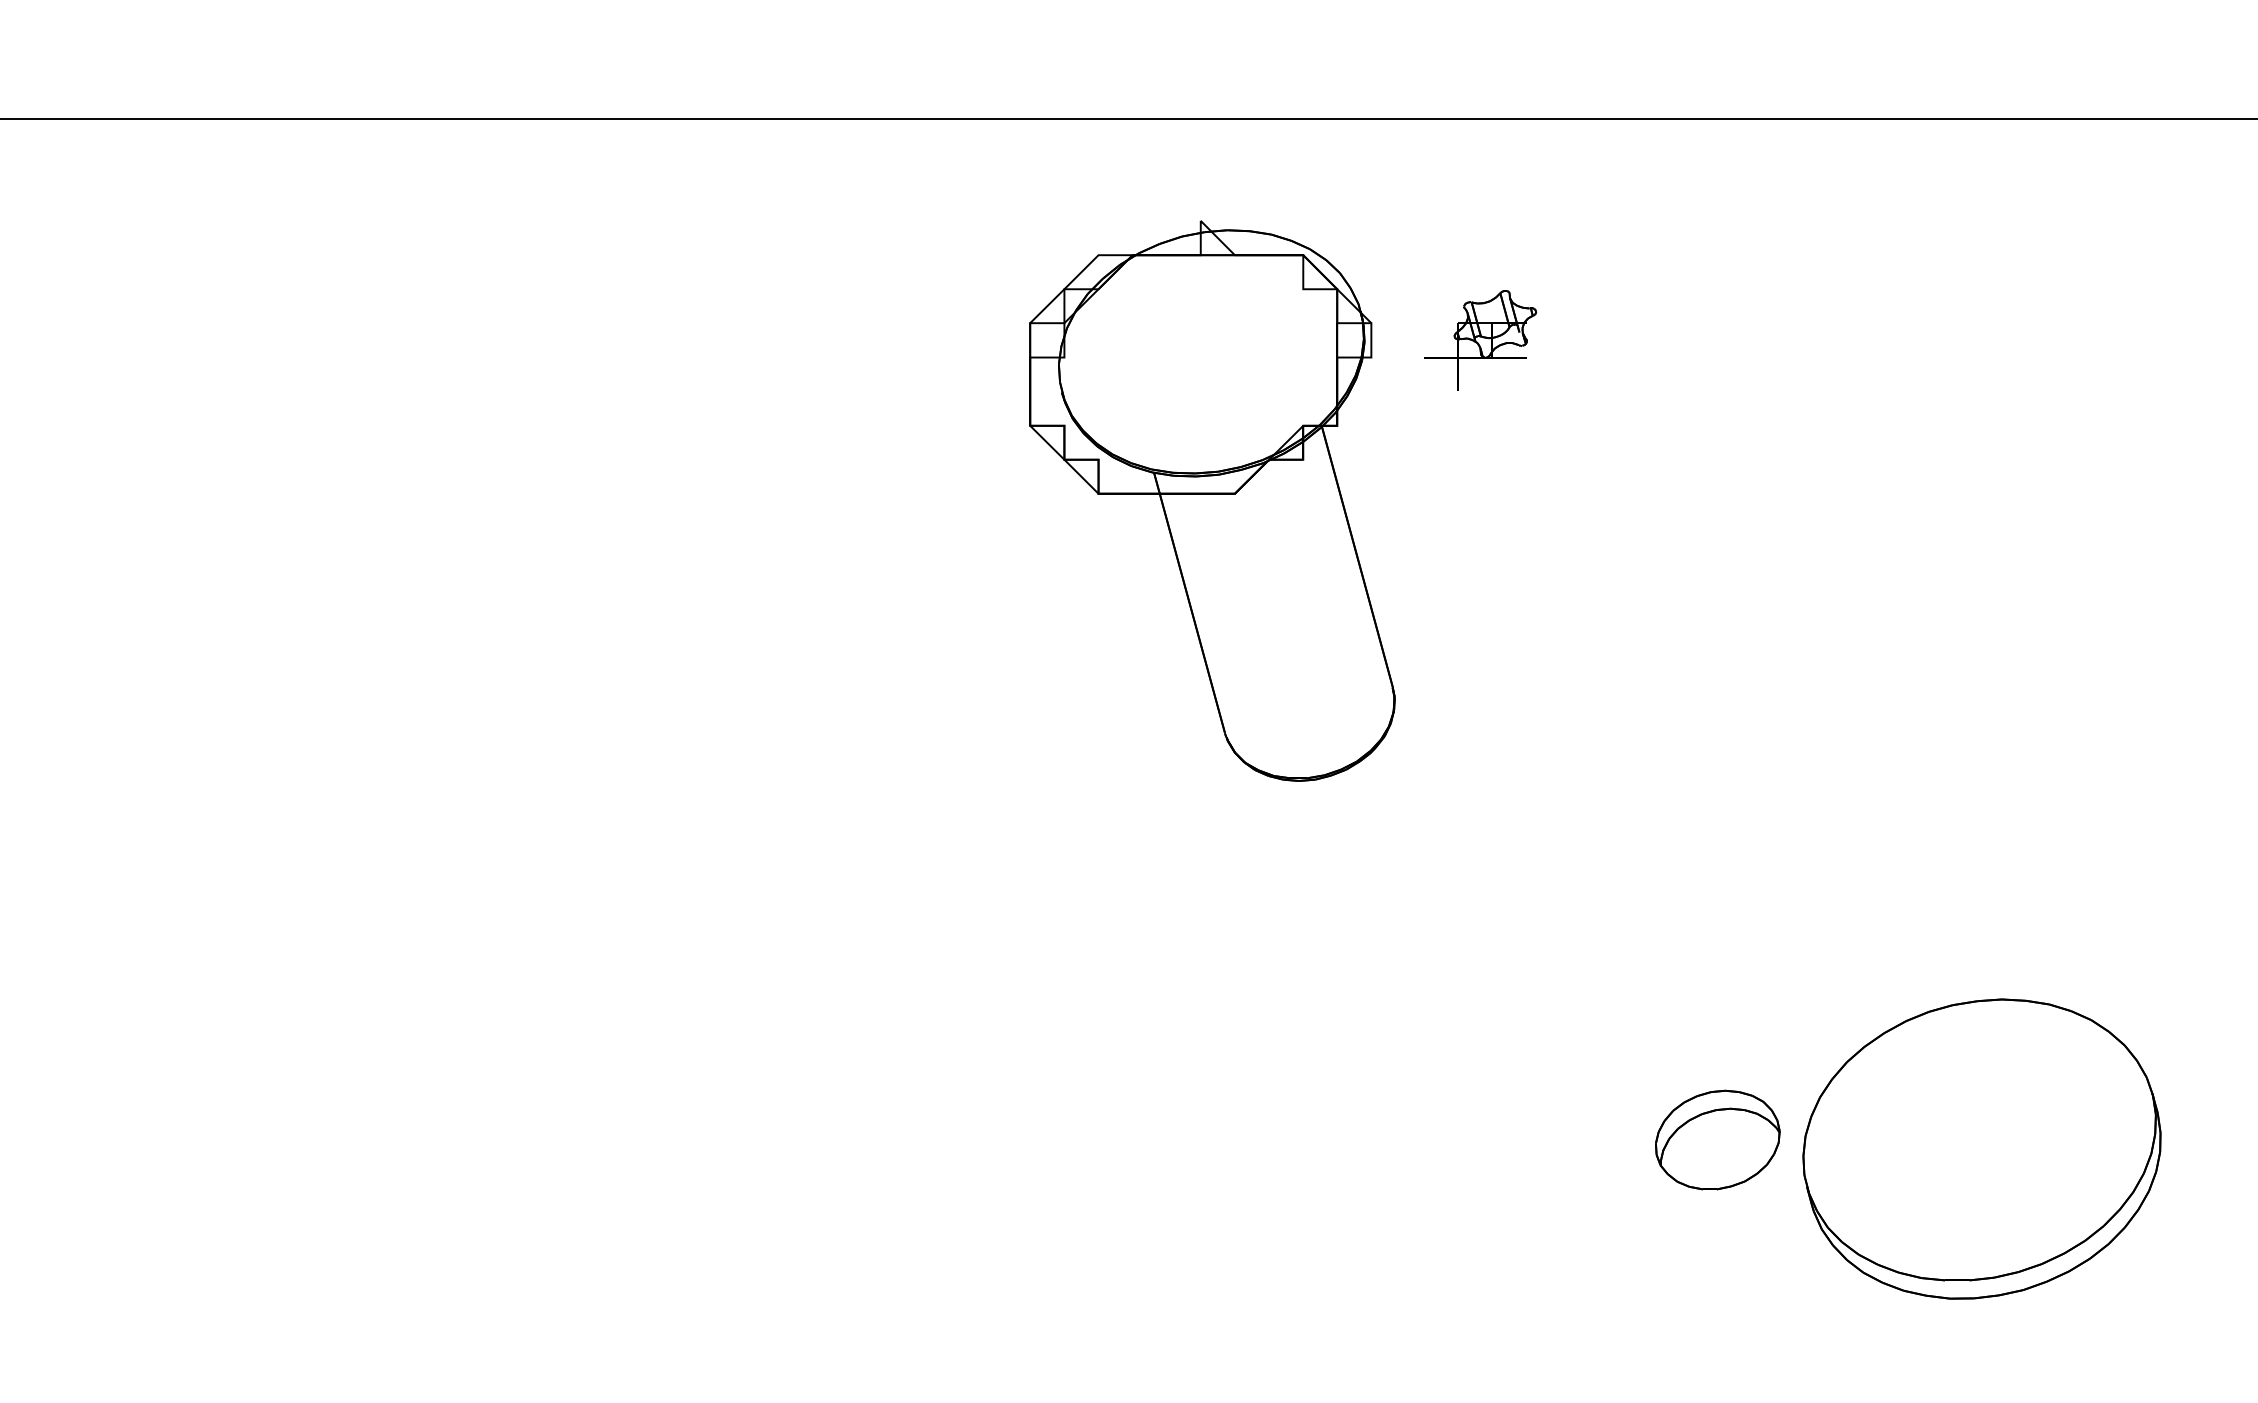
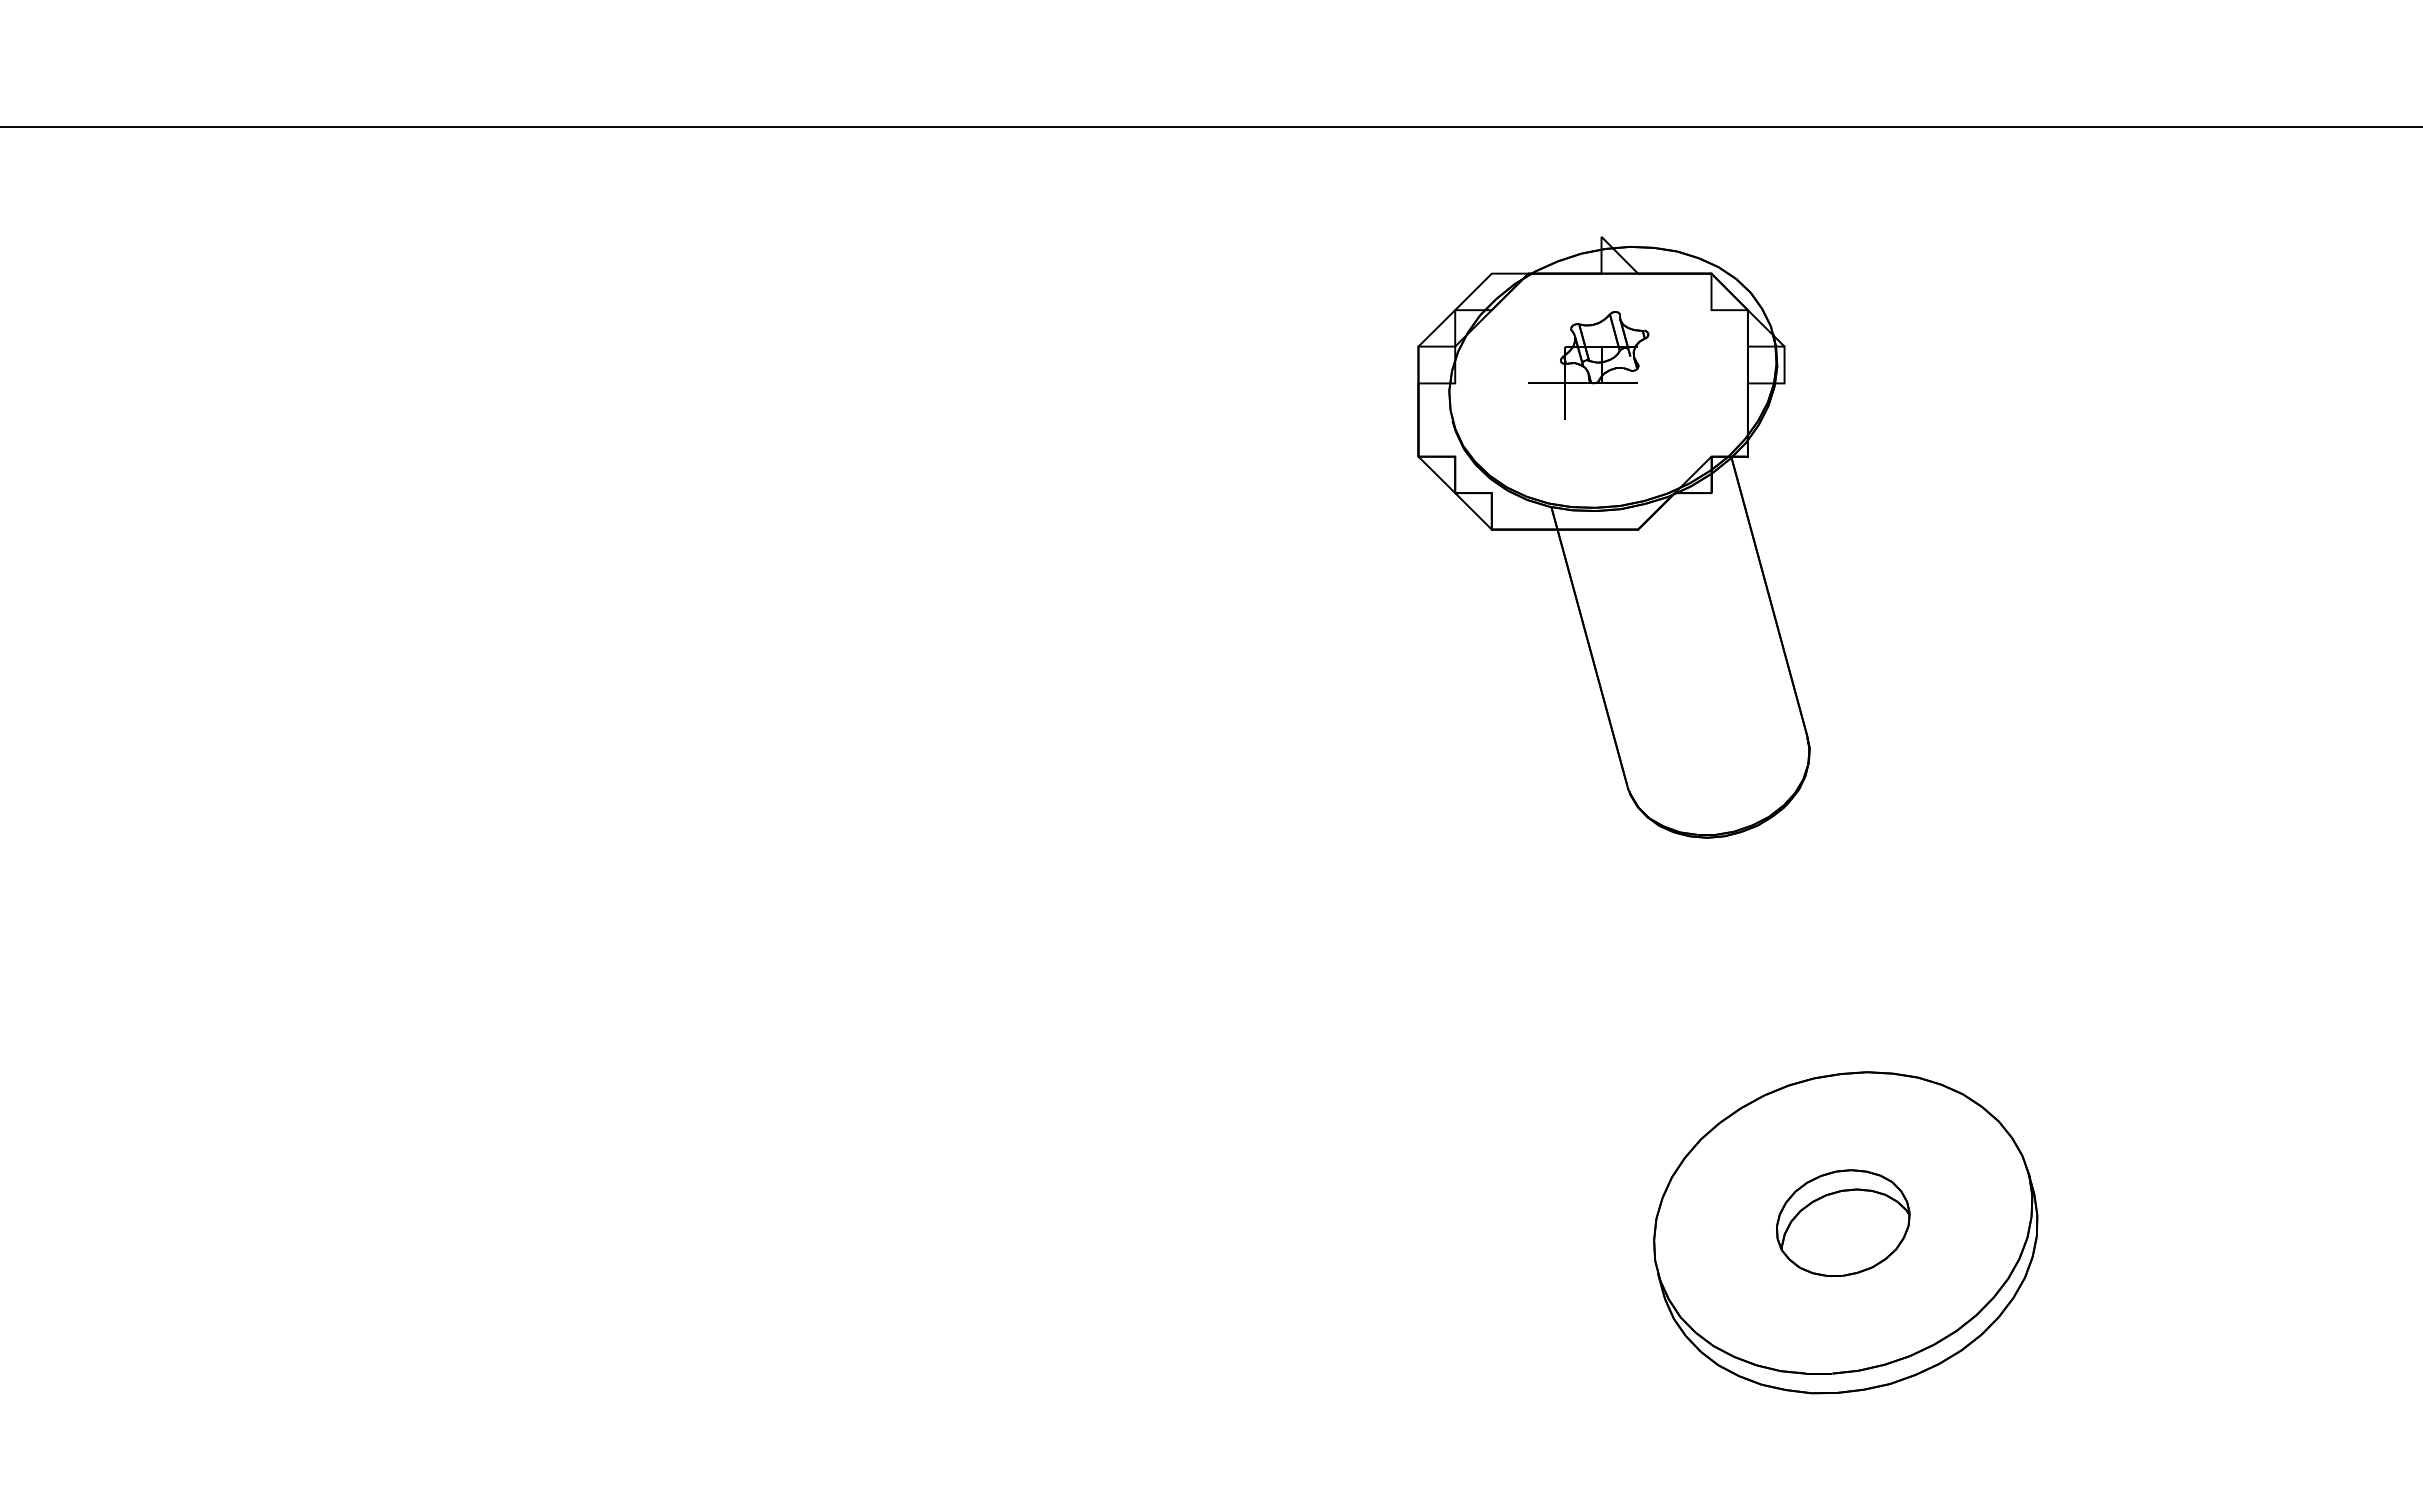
part: (1211, 501) -> (1613, 537), moved
part: (1981, 1148) -> (1845, 1232), moved

